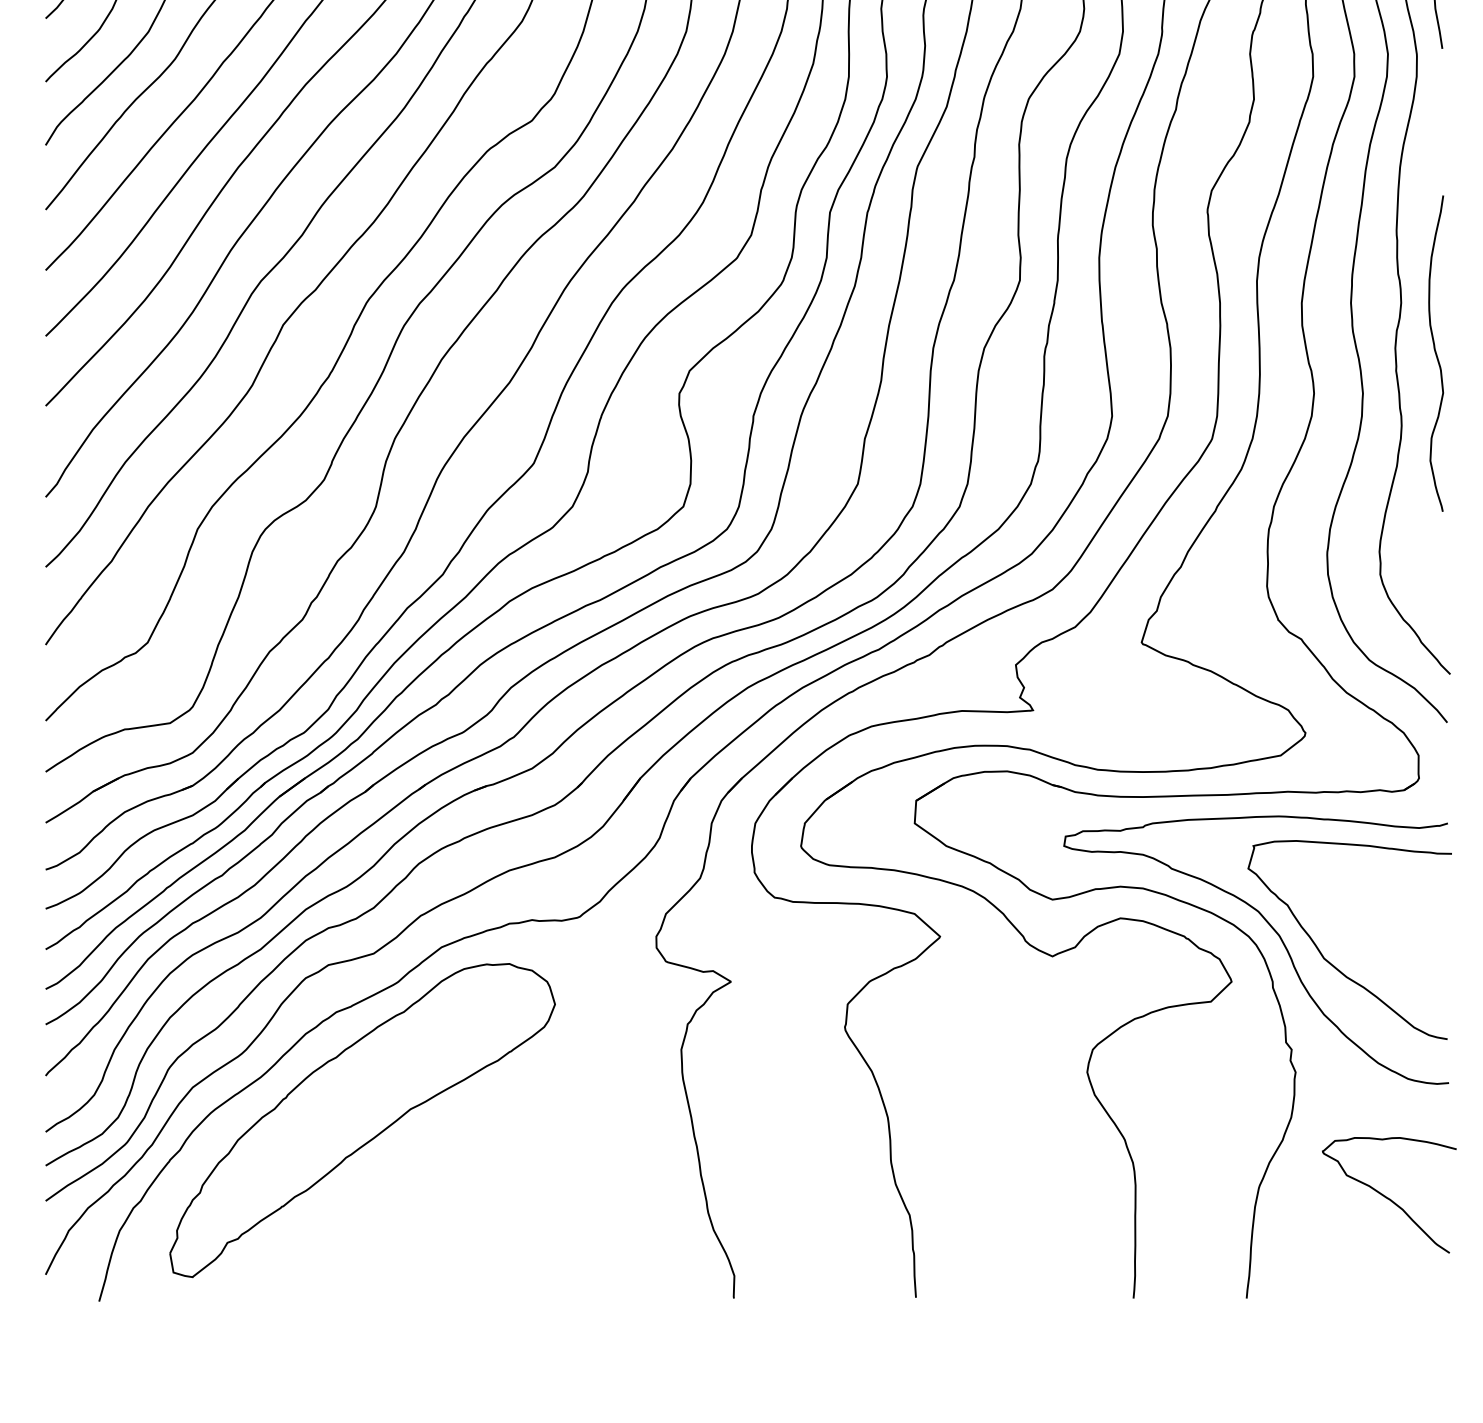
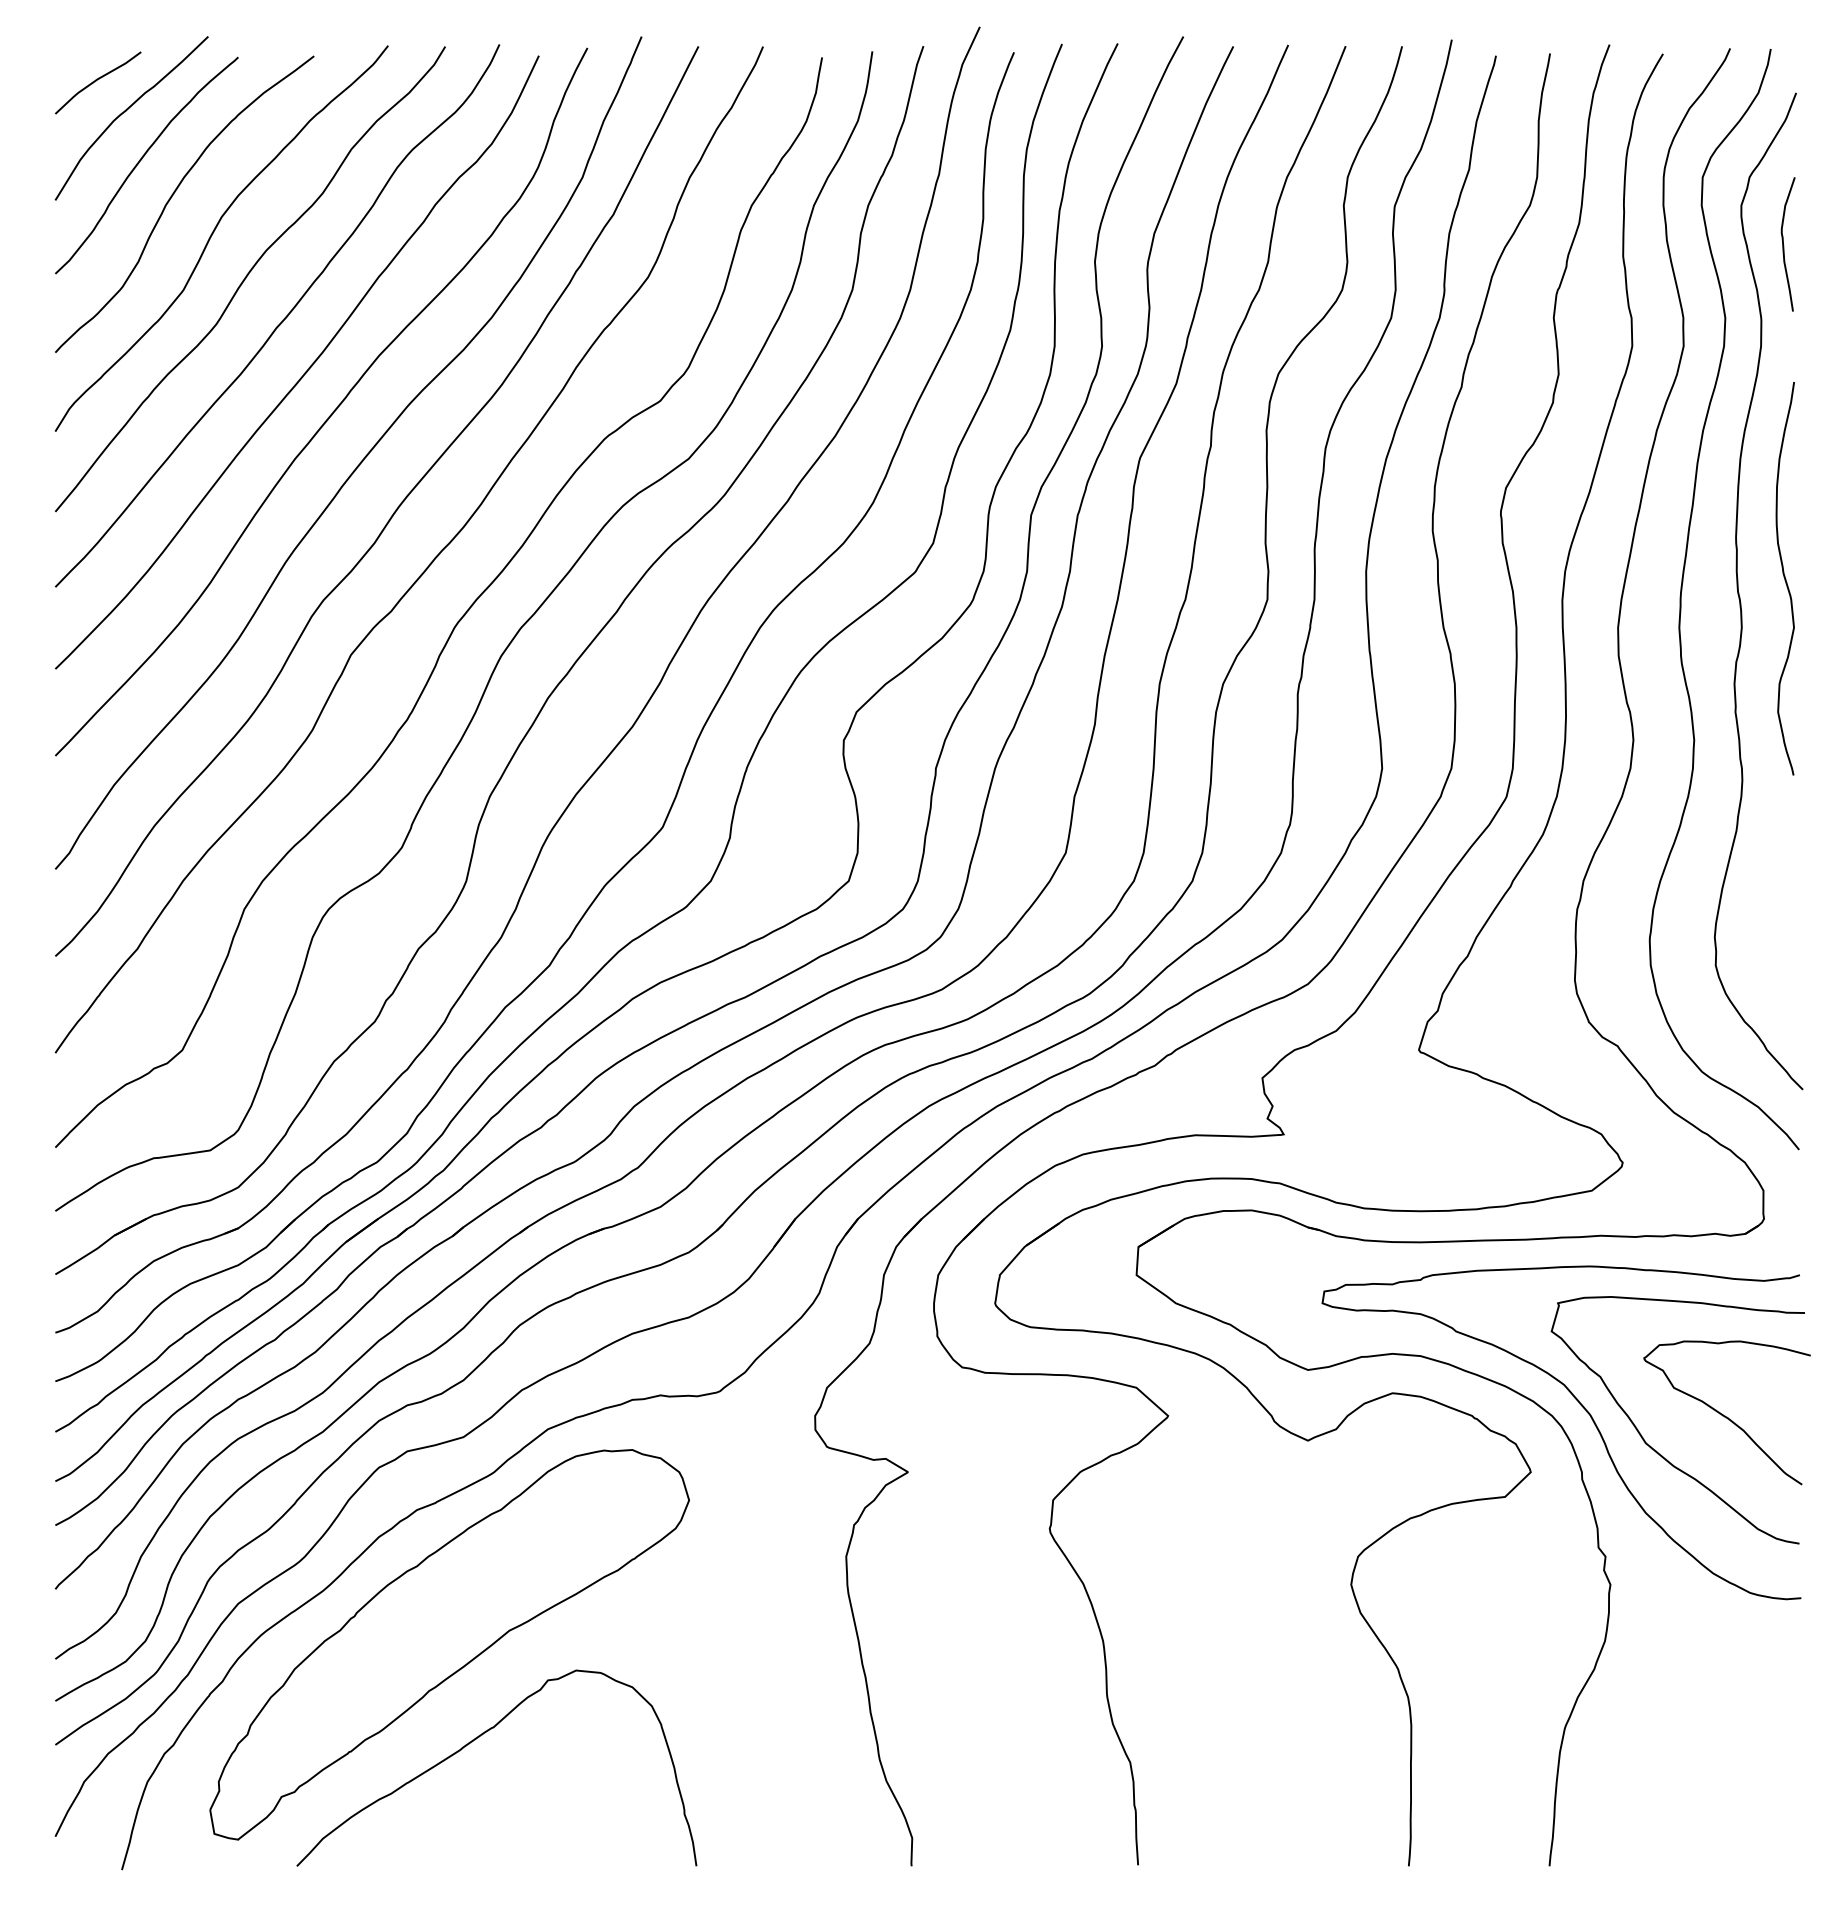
curve: (1435, 353) -> (1784, 578), moved
curve: (383, 1197) -> (475, 1740), added
curve: (1388, 1197) -> (1725, 1415), moved

